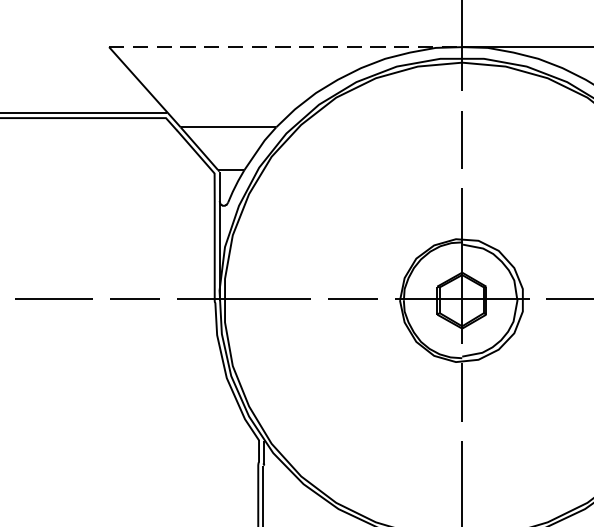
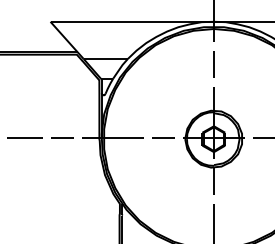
line: (286, 46) -> (132, 21), dashed -> solid

